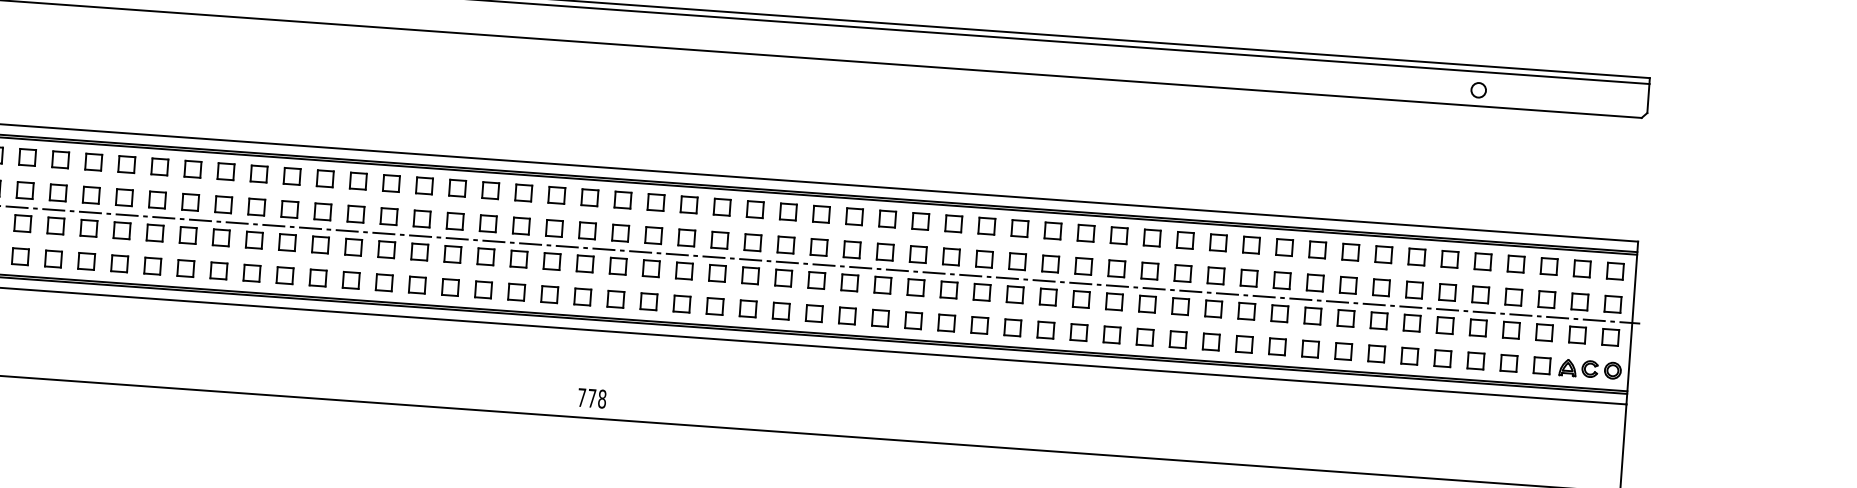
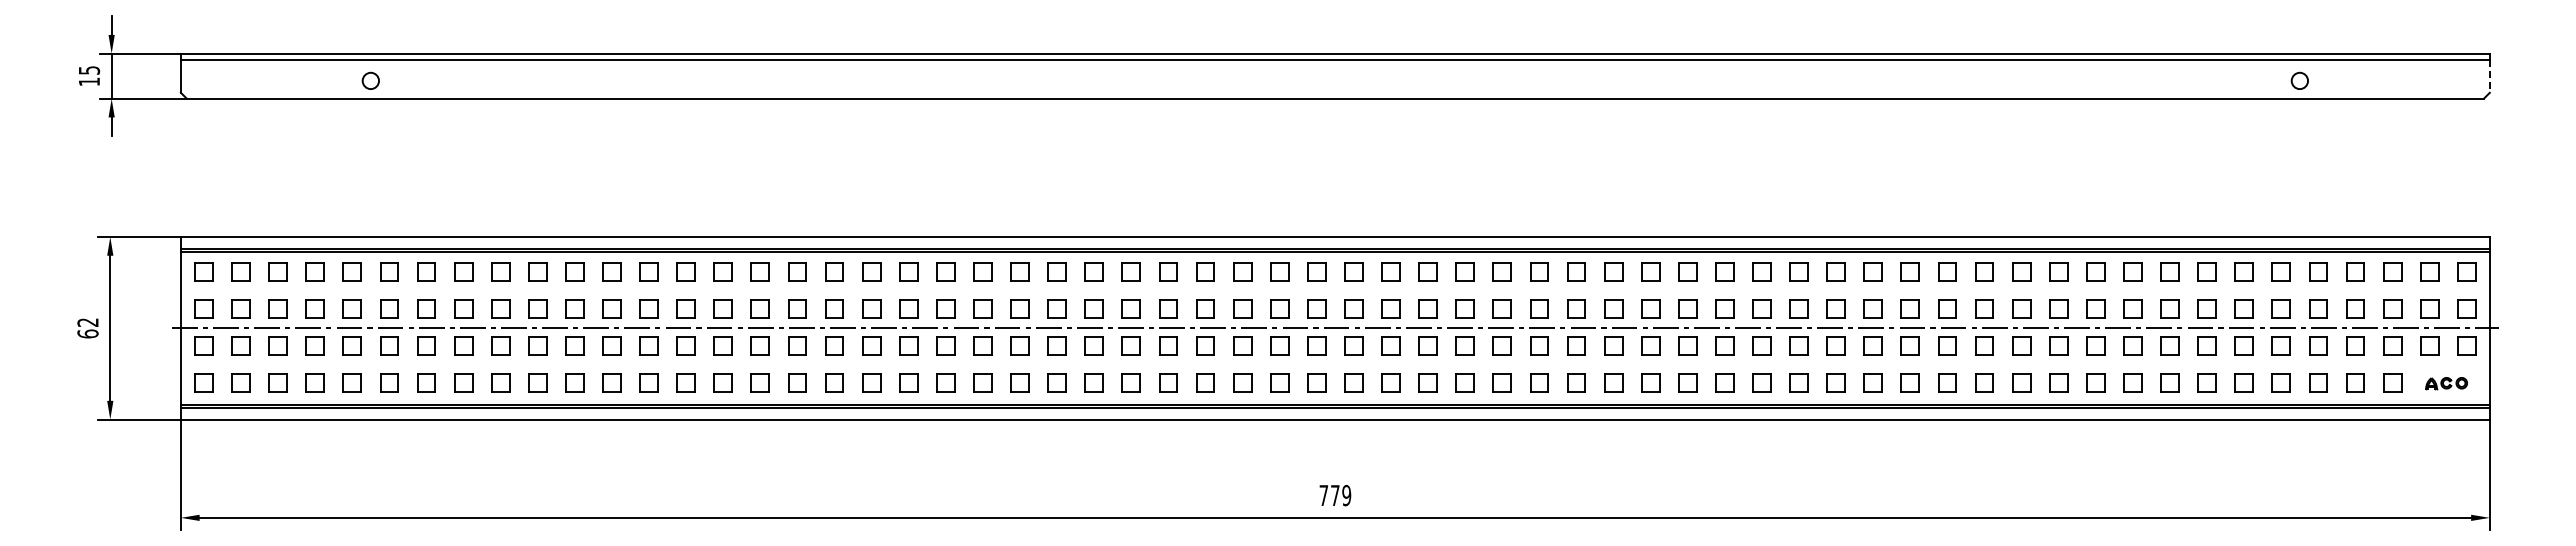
line: (1648, 99) -> (2489, 77), solid -> dashed
part: (1590, 369) -> (2446, 383), size x0.6
text: (602, 399) -> (1346, 495), 778 -> 779

